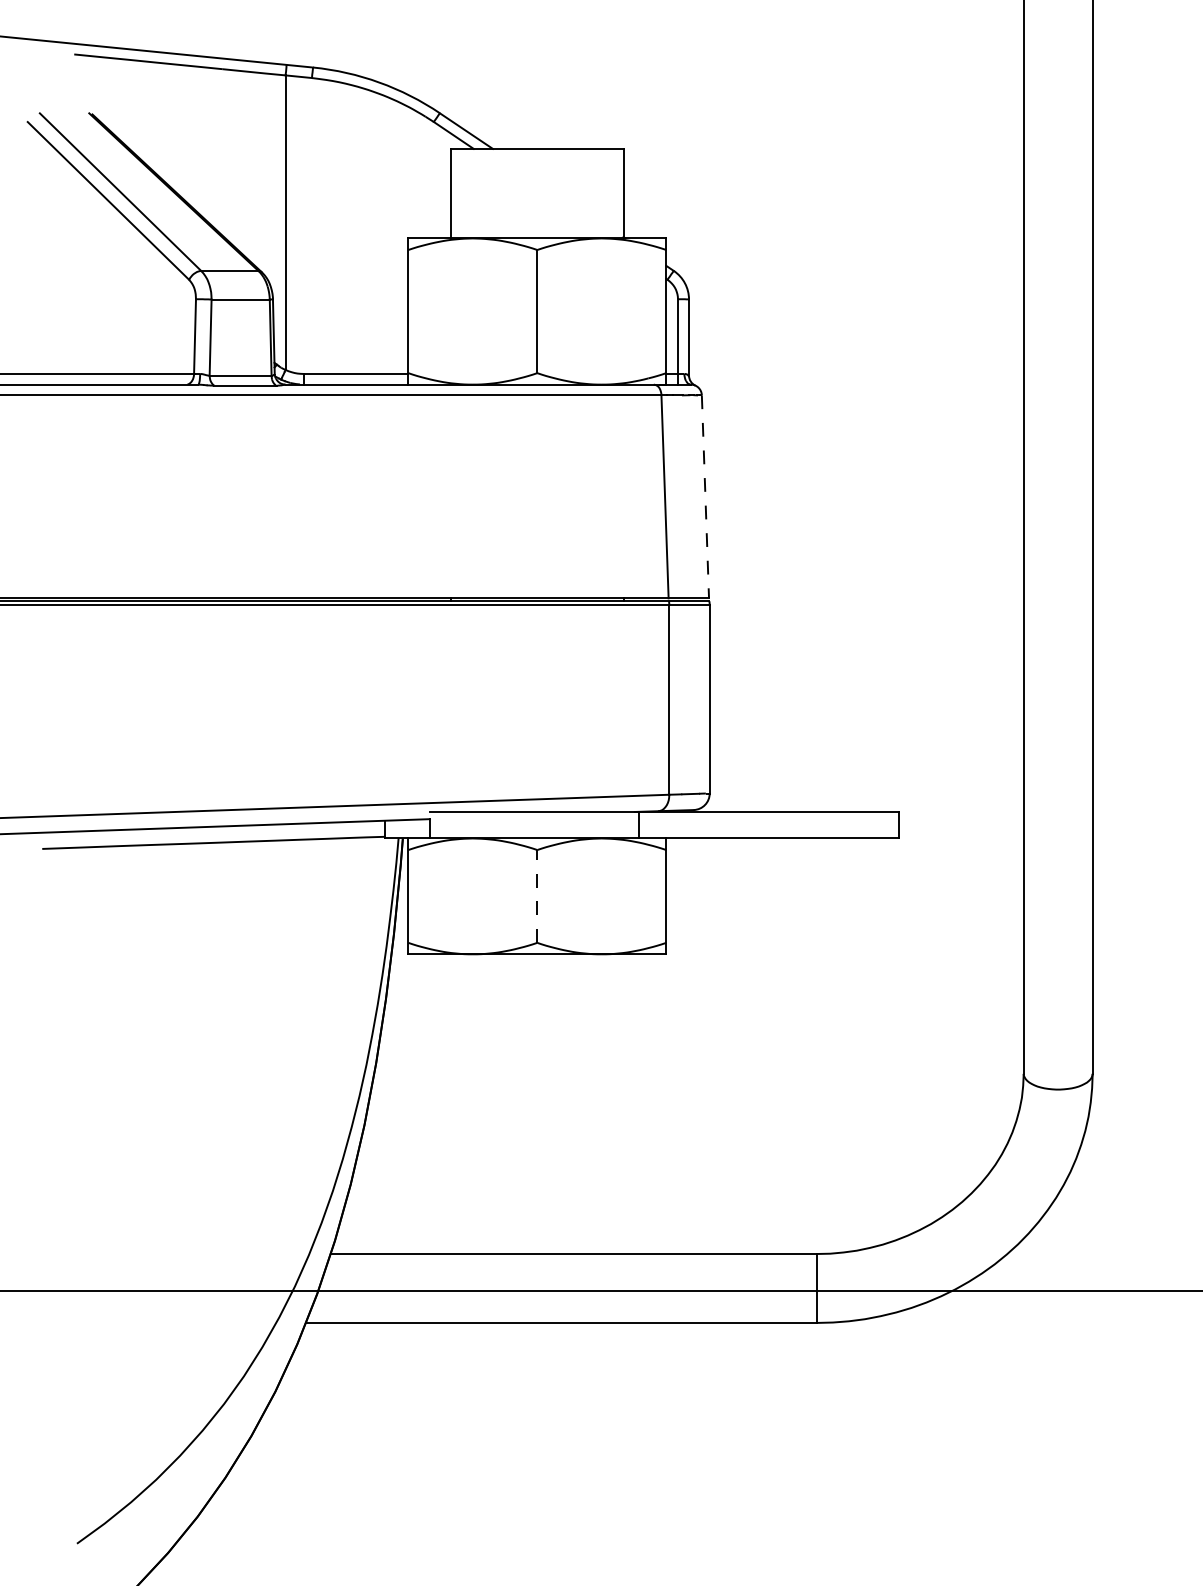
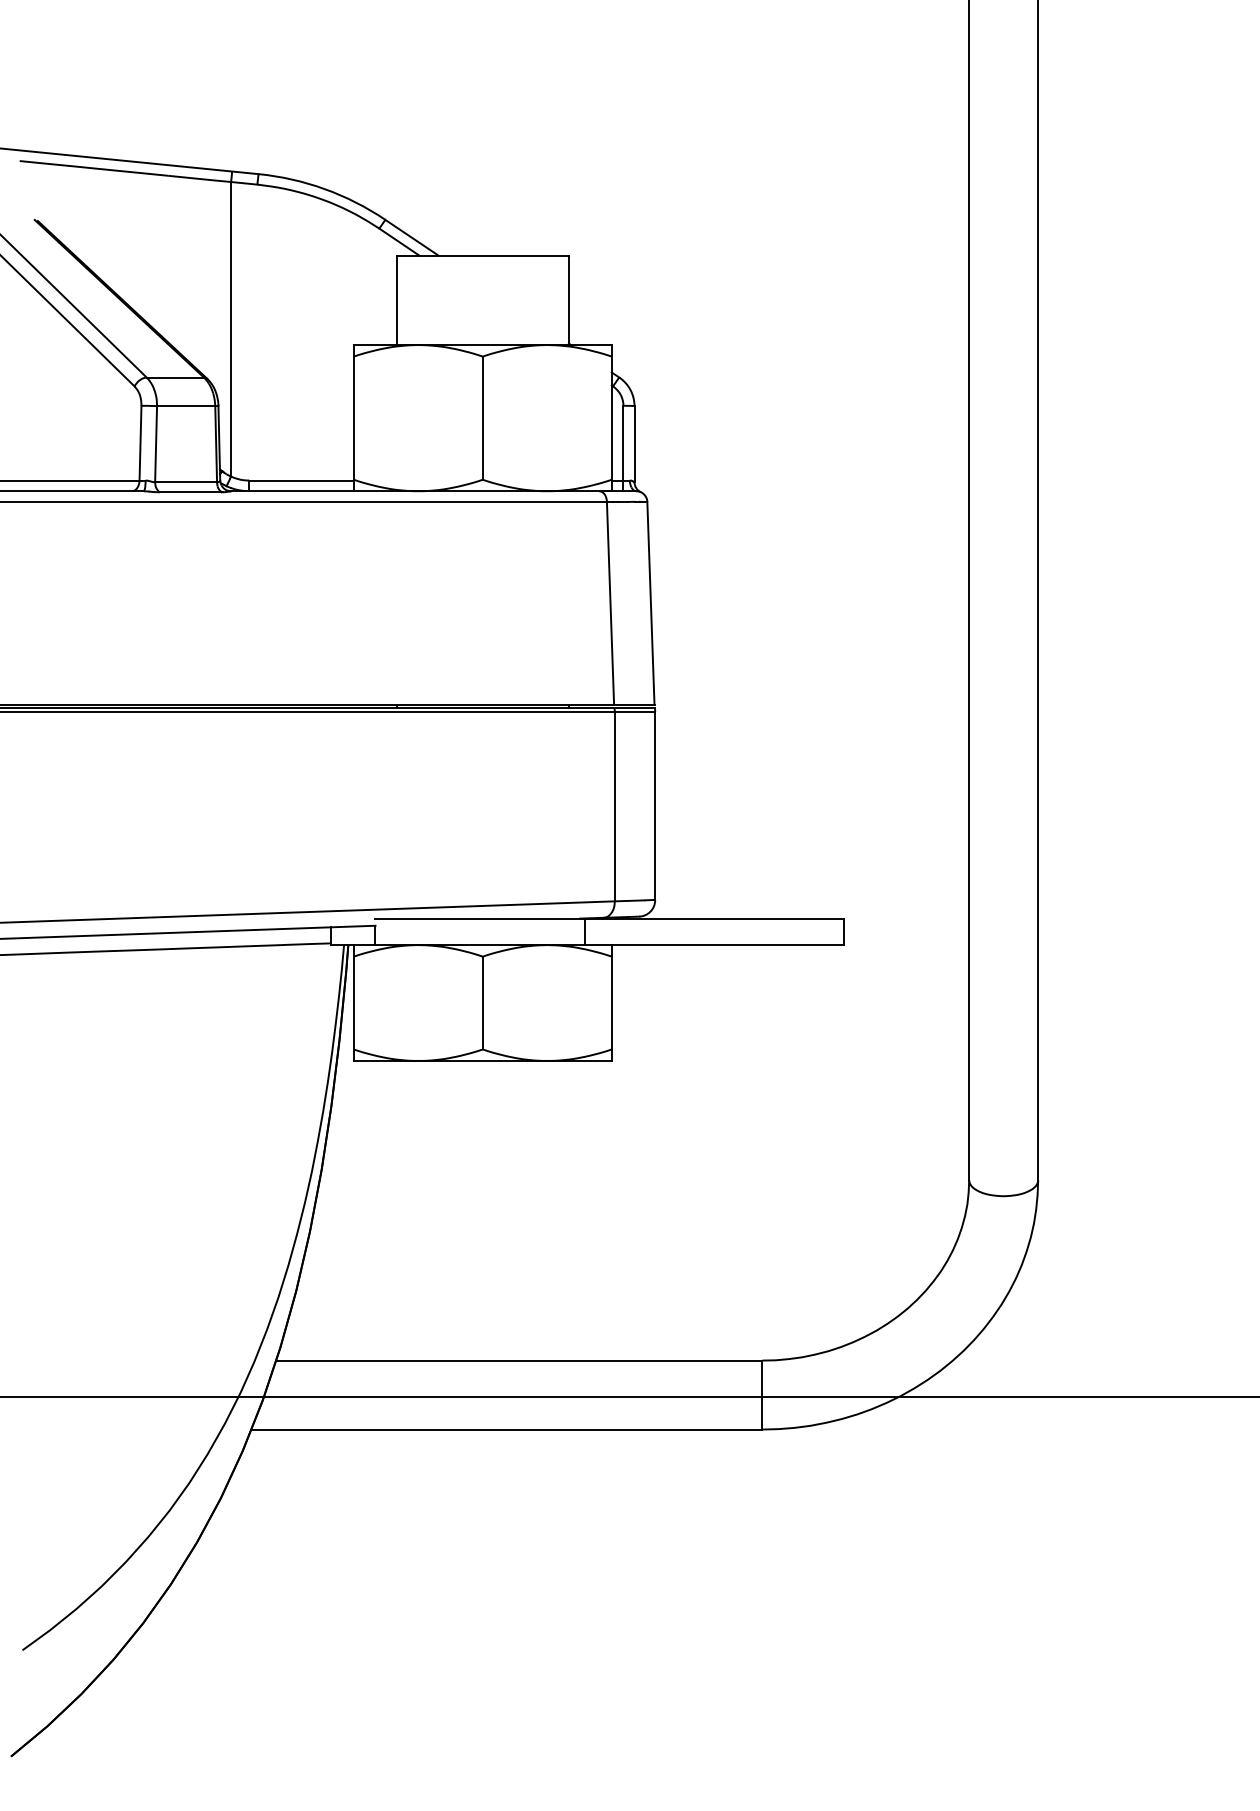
line: (705, 496) -> (650, 603), dashed -> solid
line: (537, 895) -> (482, 1002), dashed -> solid

